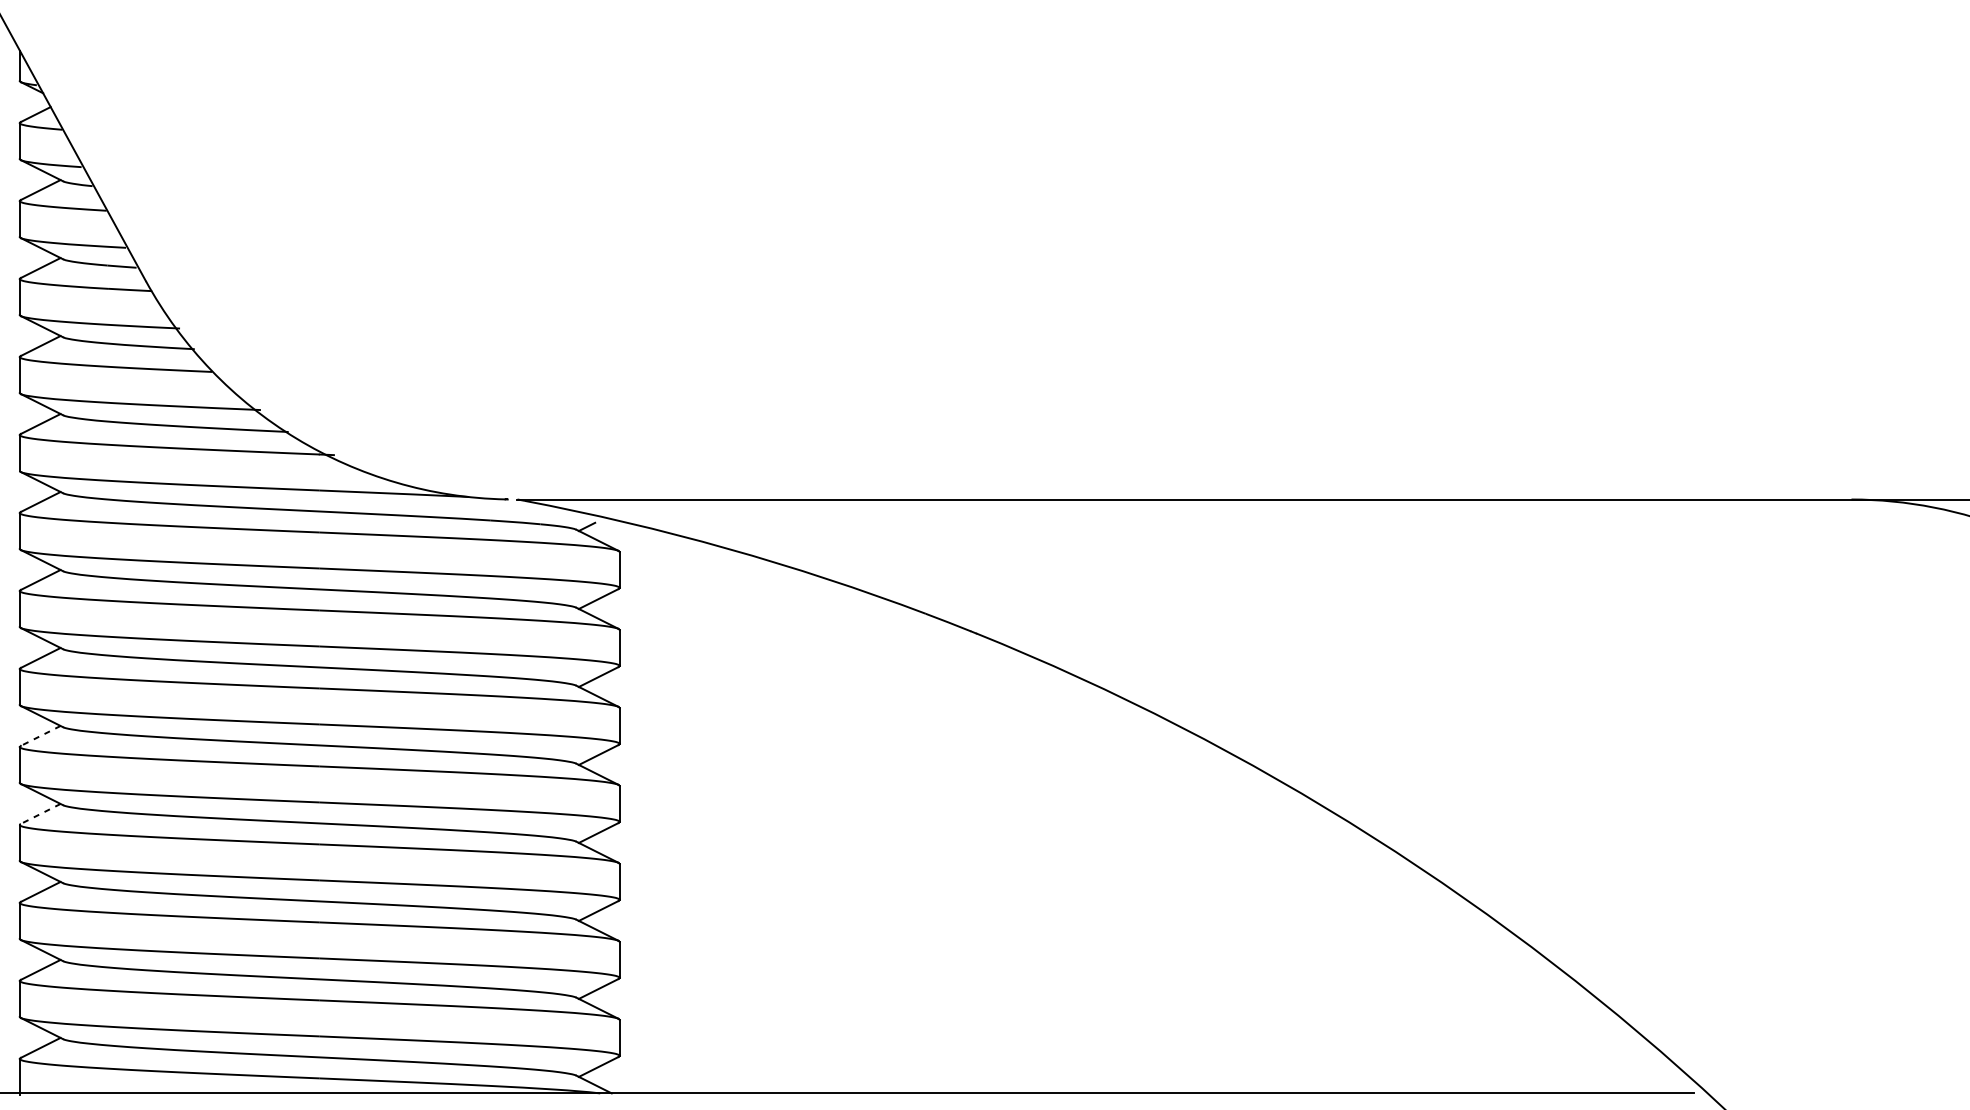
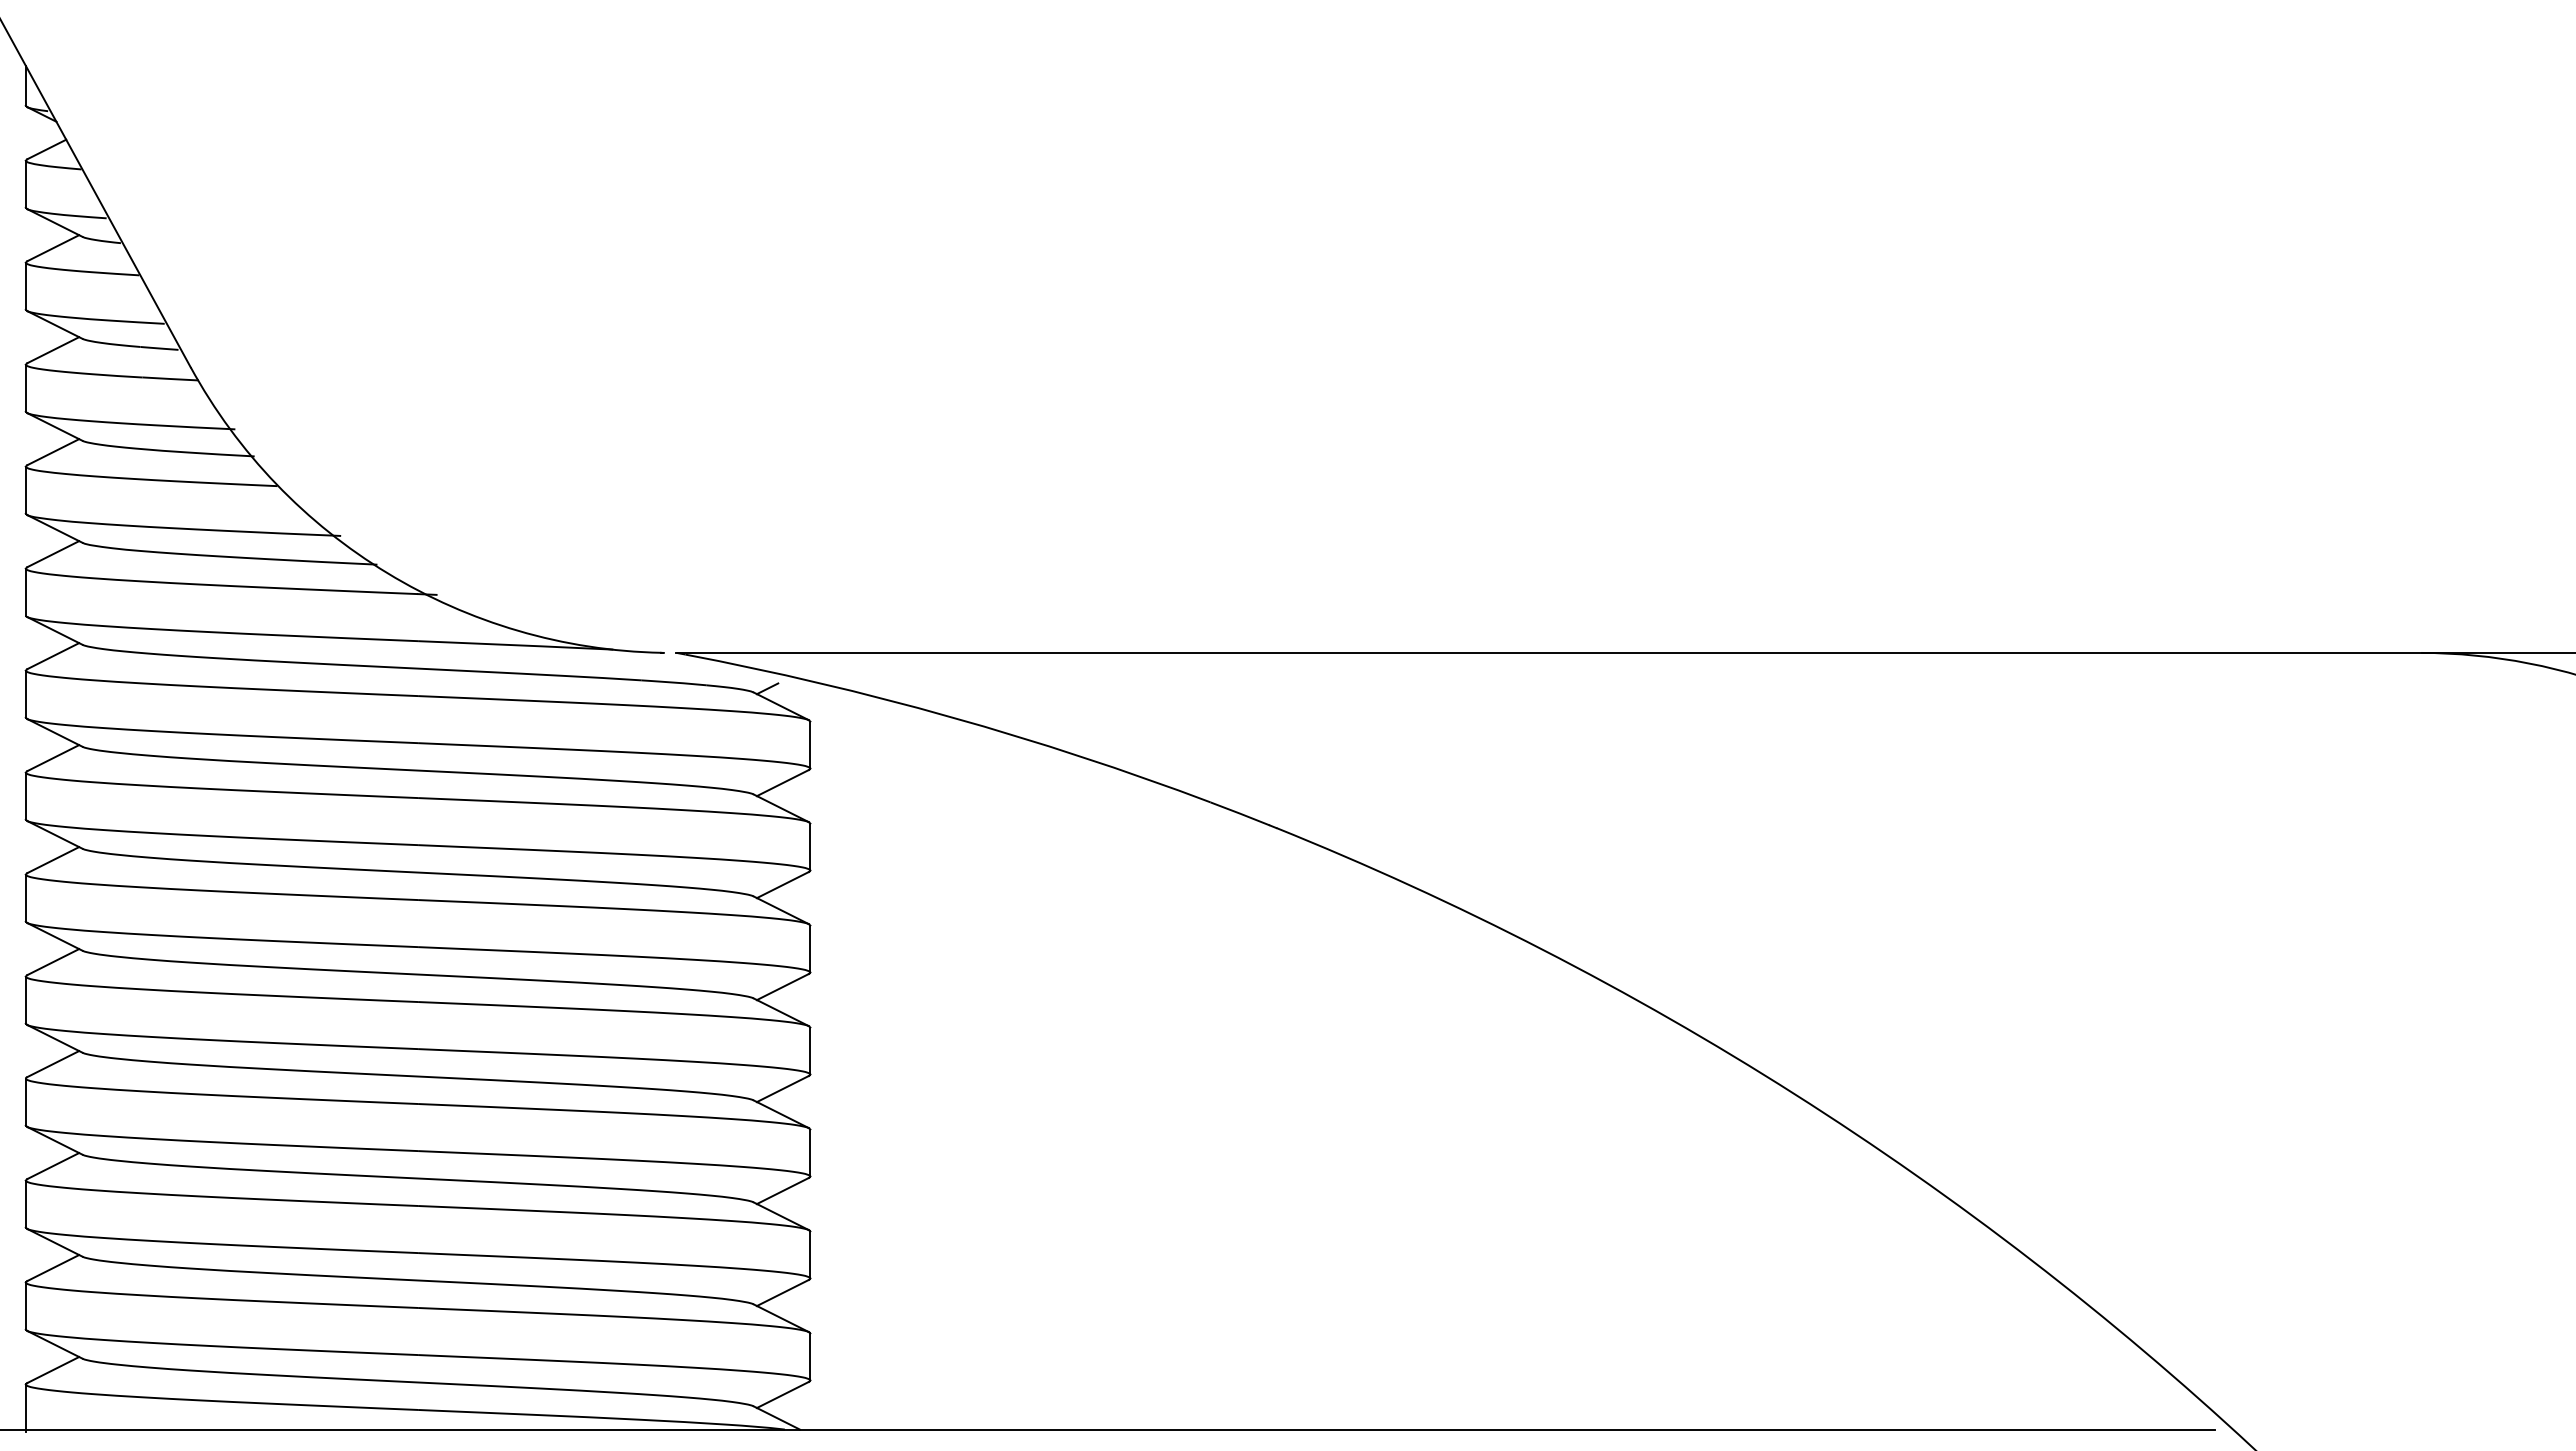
line: (40, 736) -> (52, 962), dashed -> solid
line: (40, 814) -> (52, 1064), dashed -> solid

